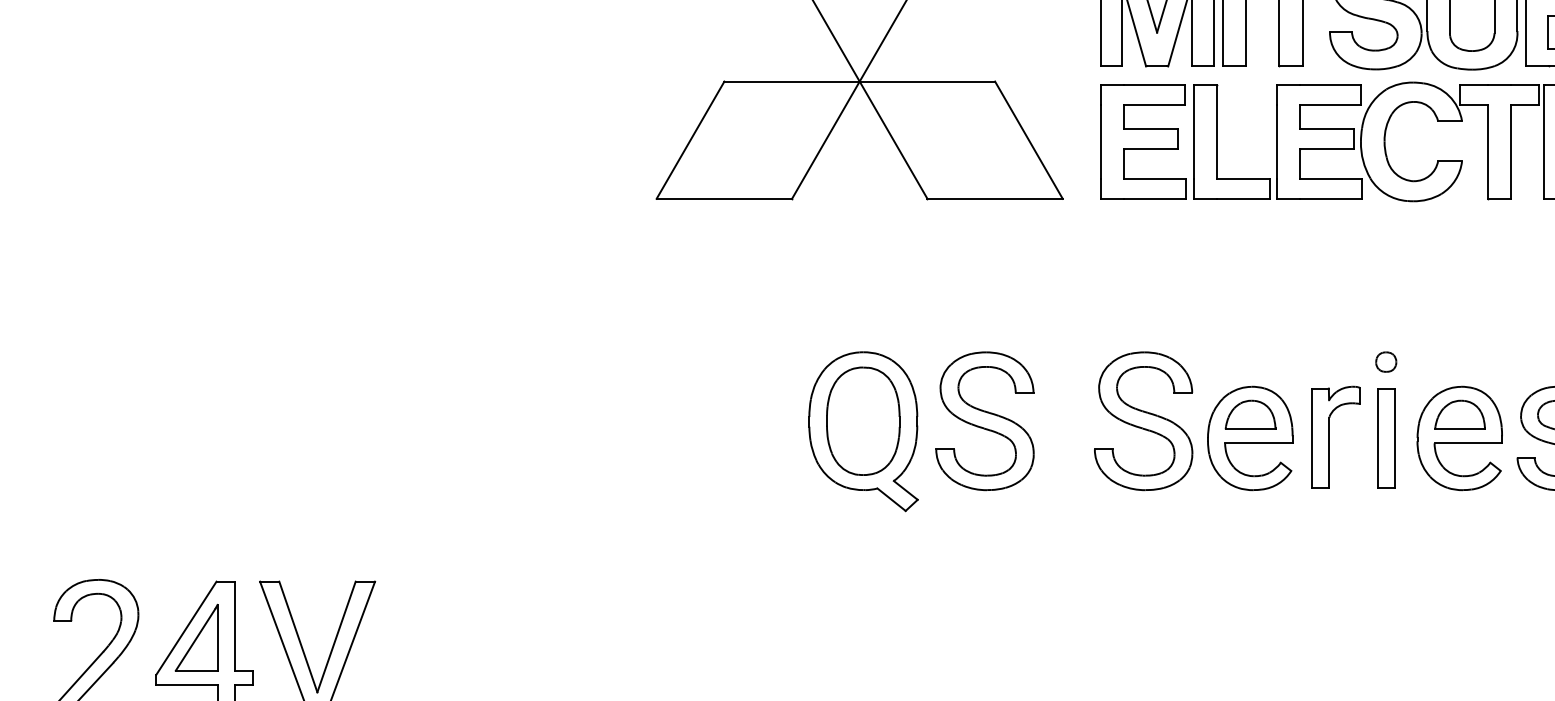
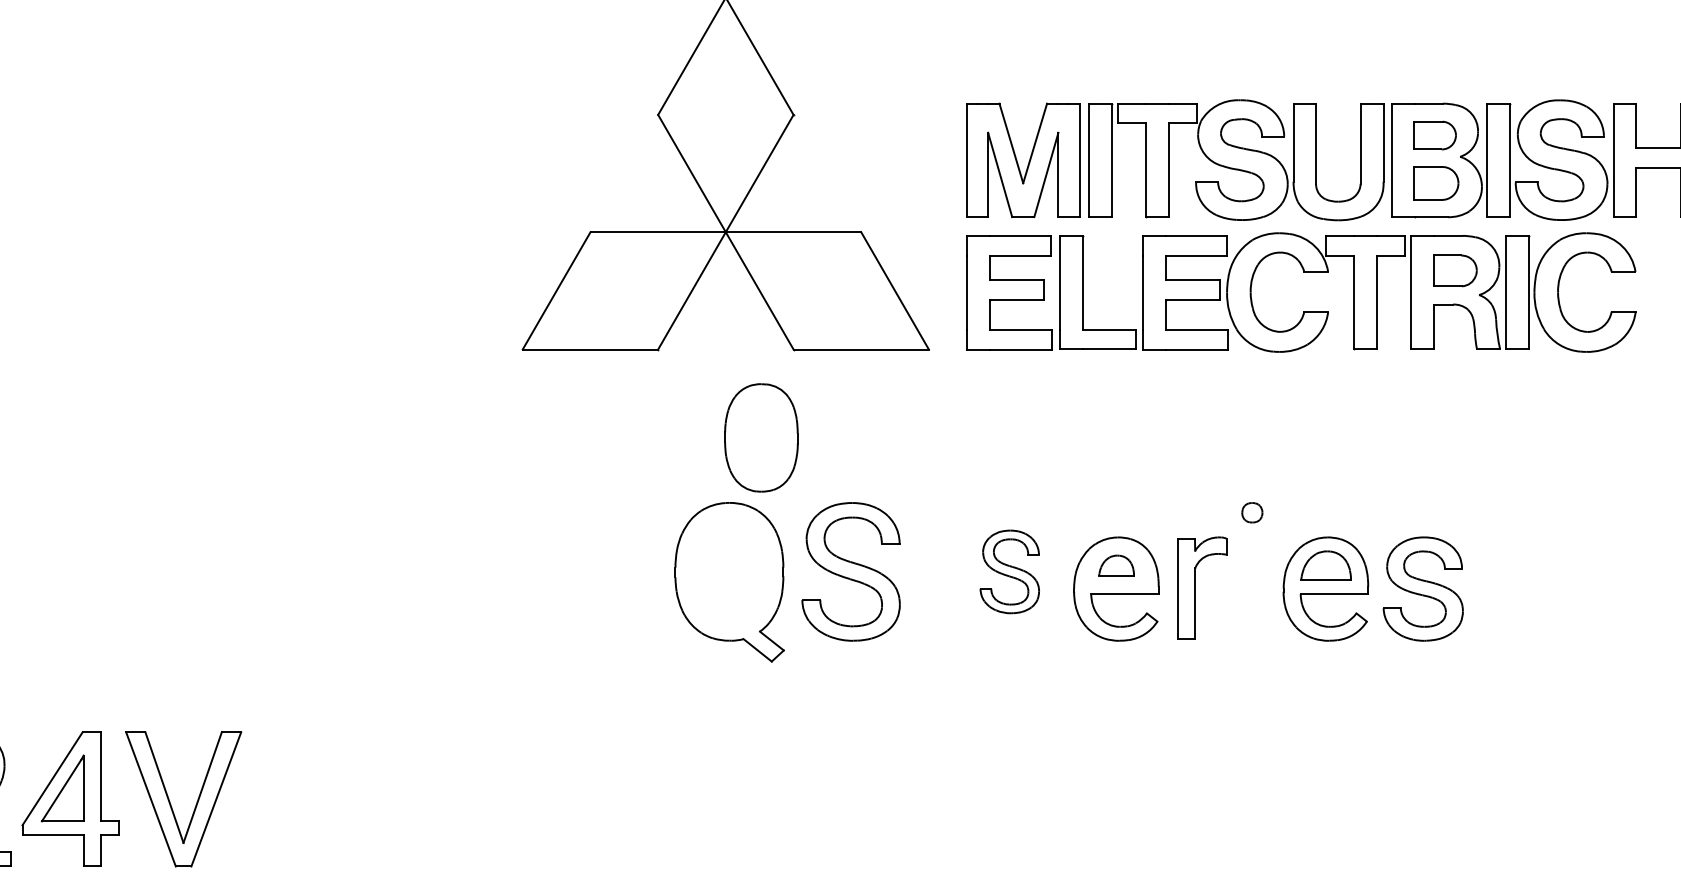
part: (1250, 414) -> (1116, 565), size x0.7
part: (863, 420) -> (761, 437), moved
part: (1143, 420) -> (1009, 571), size x0.6
part: (1386, 437) -> (1252, 588), removed

